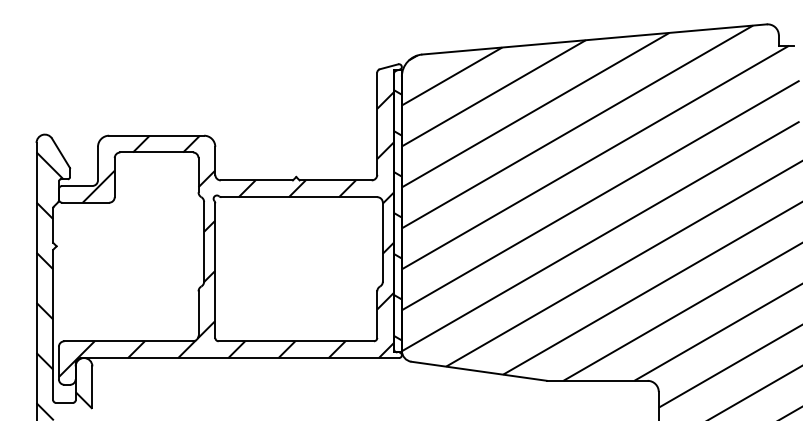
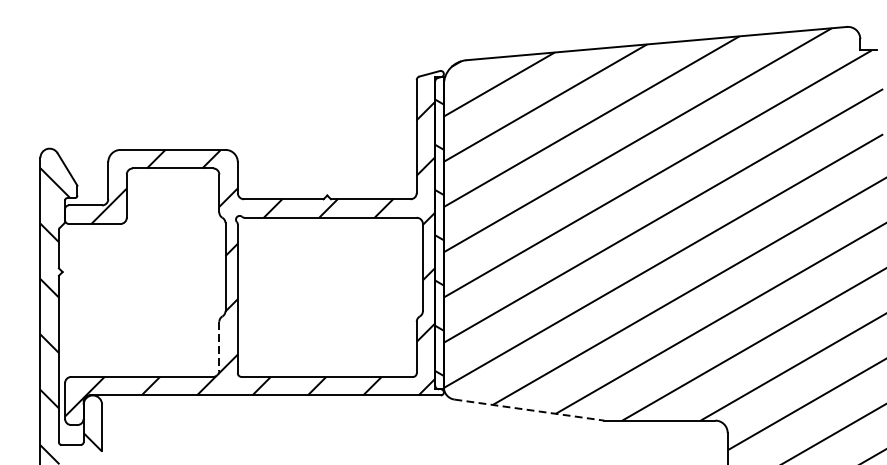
line: (198, 314) -> (219, 347), solid -> dashed
line: (479, 371) -> (529, 410), solid -> dashed

